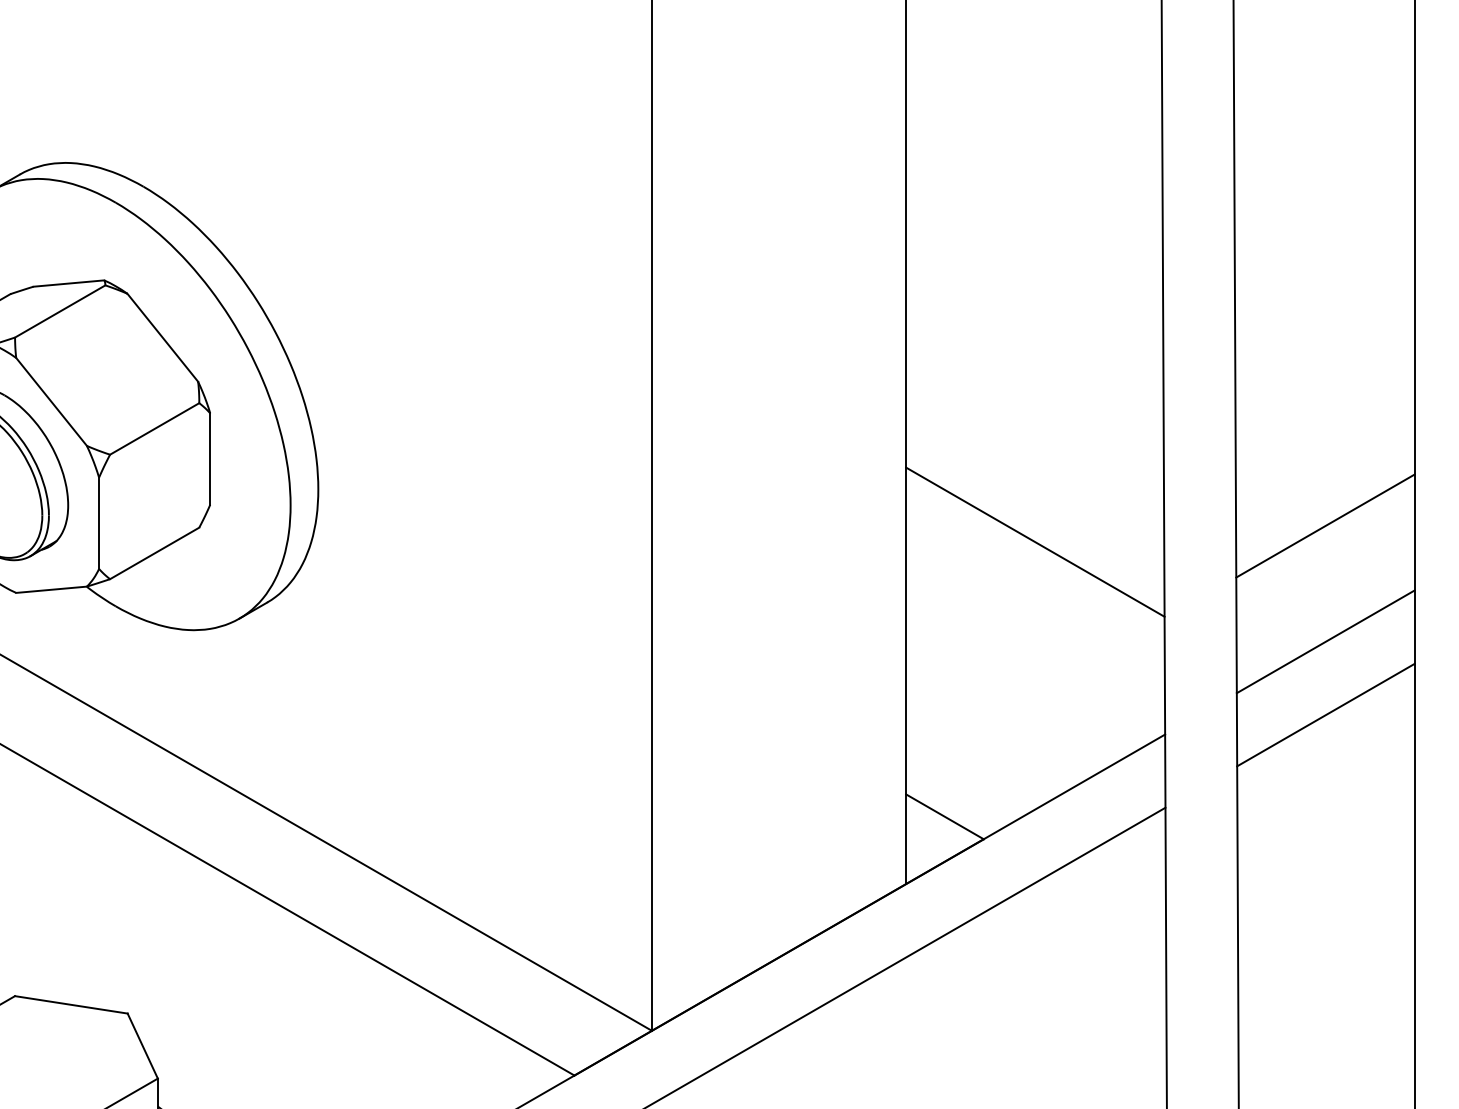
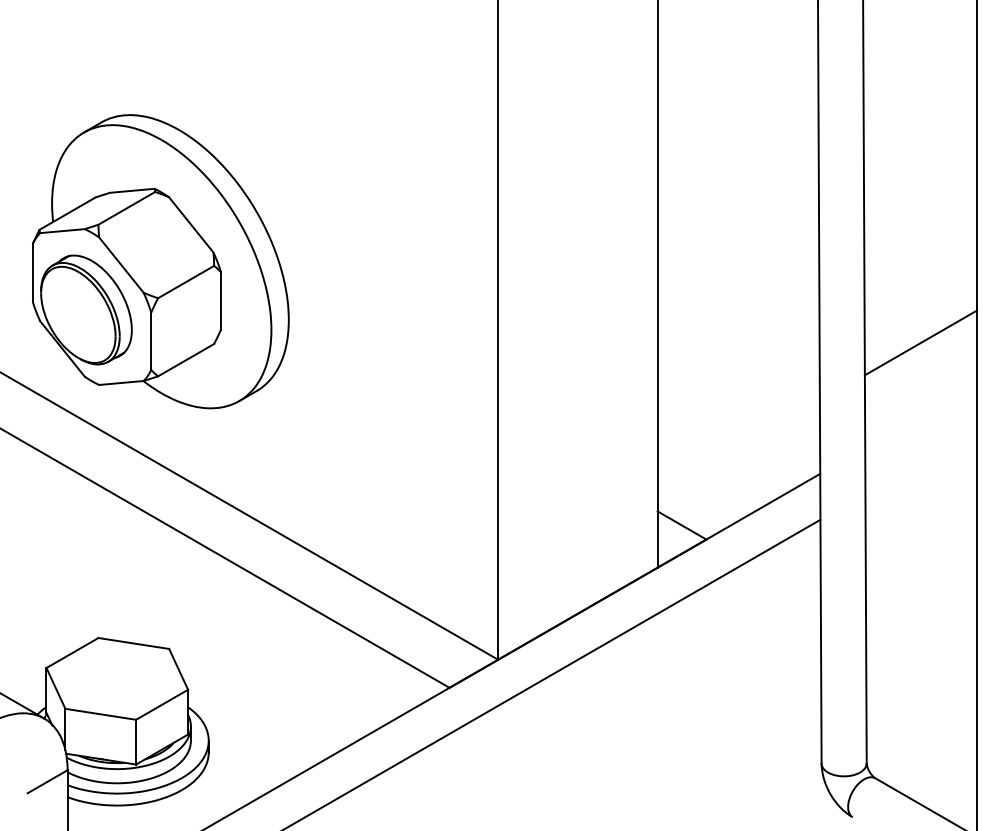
line: (1034, 541) -> (738, 352), removed
line: (1324, 641) -> (920, 415), removed
line: (1324, 714) -> (920, 461), removed

